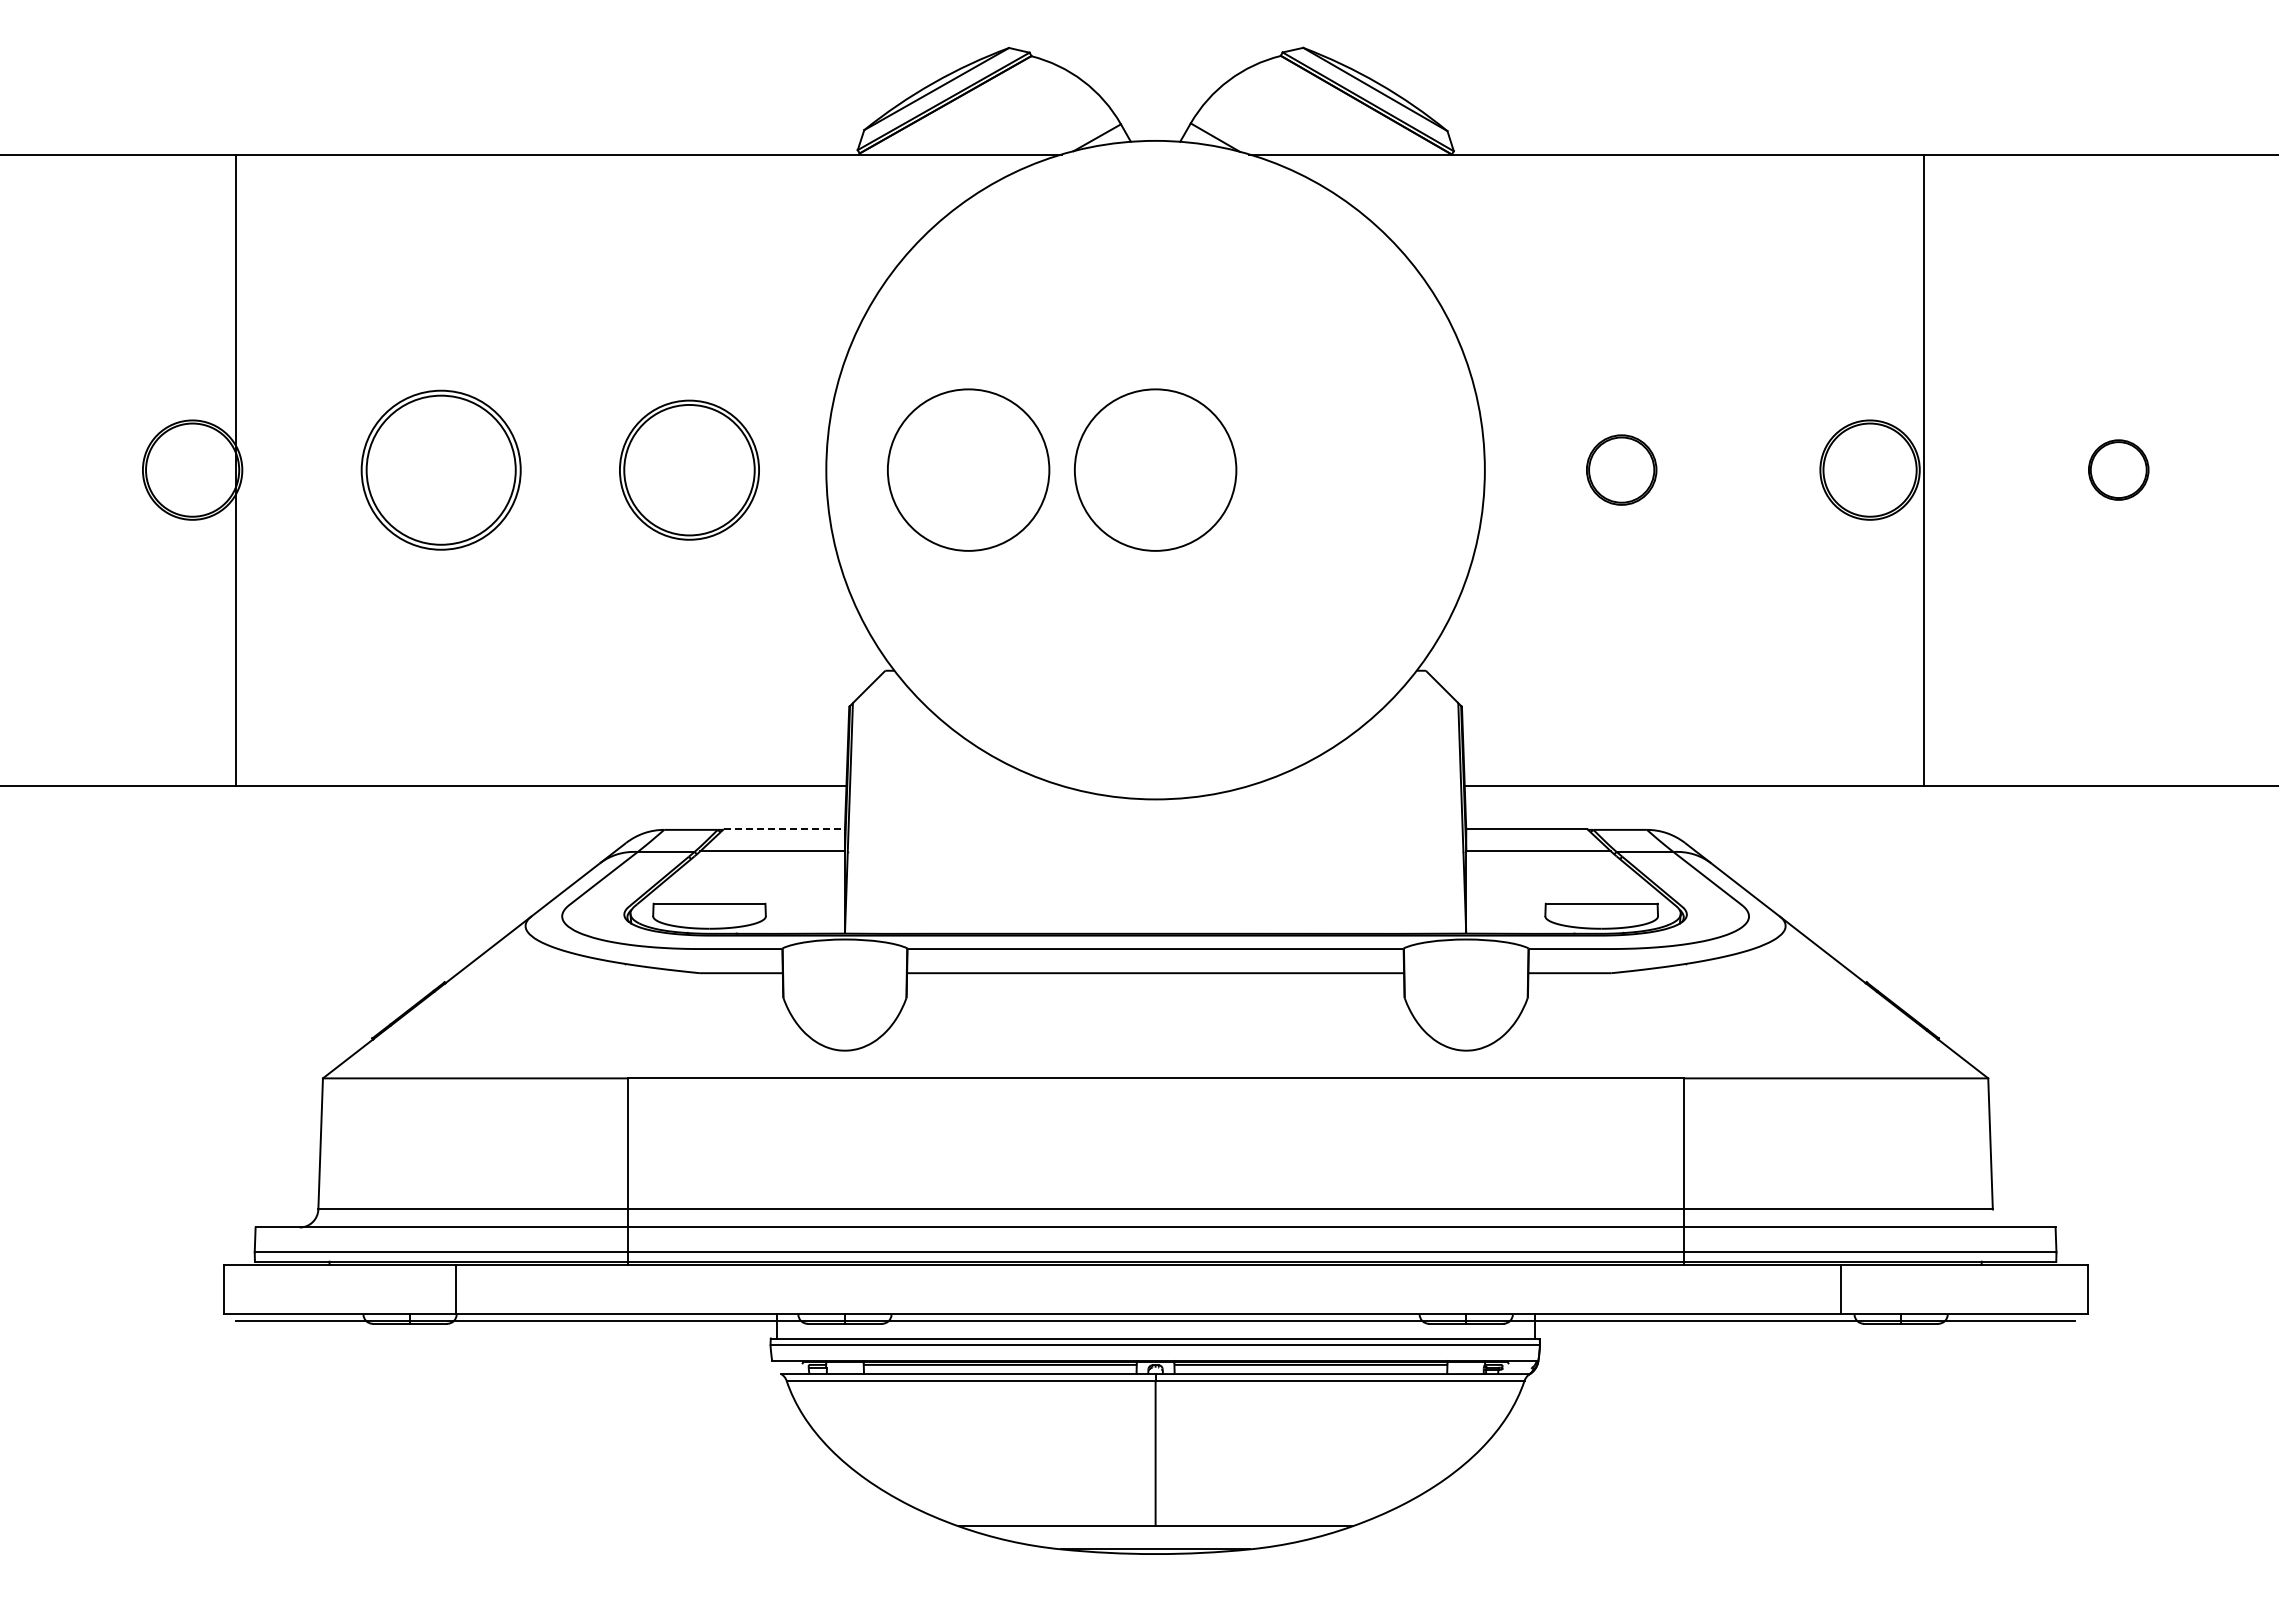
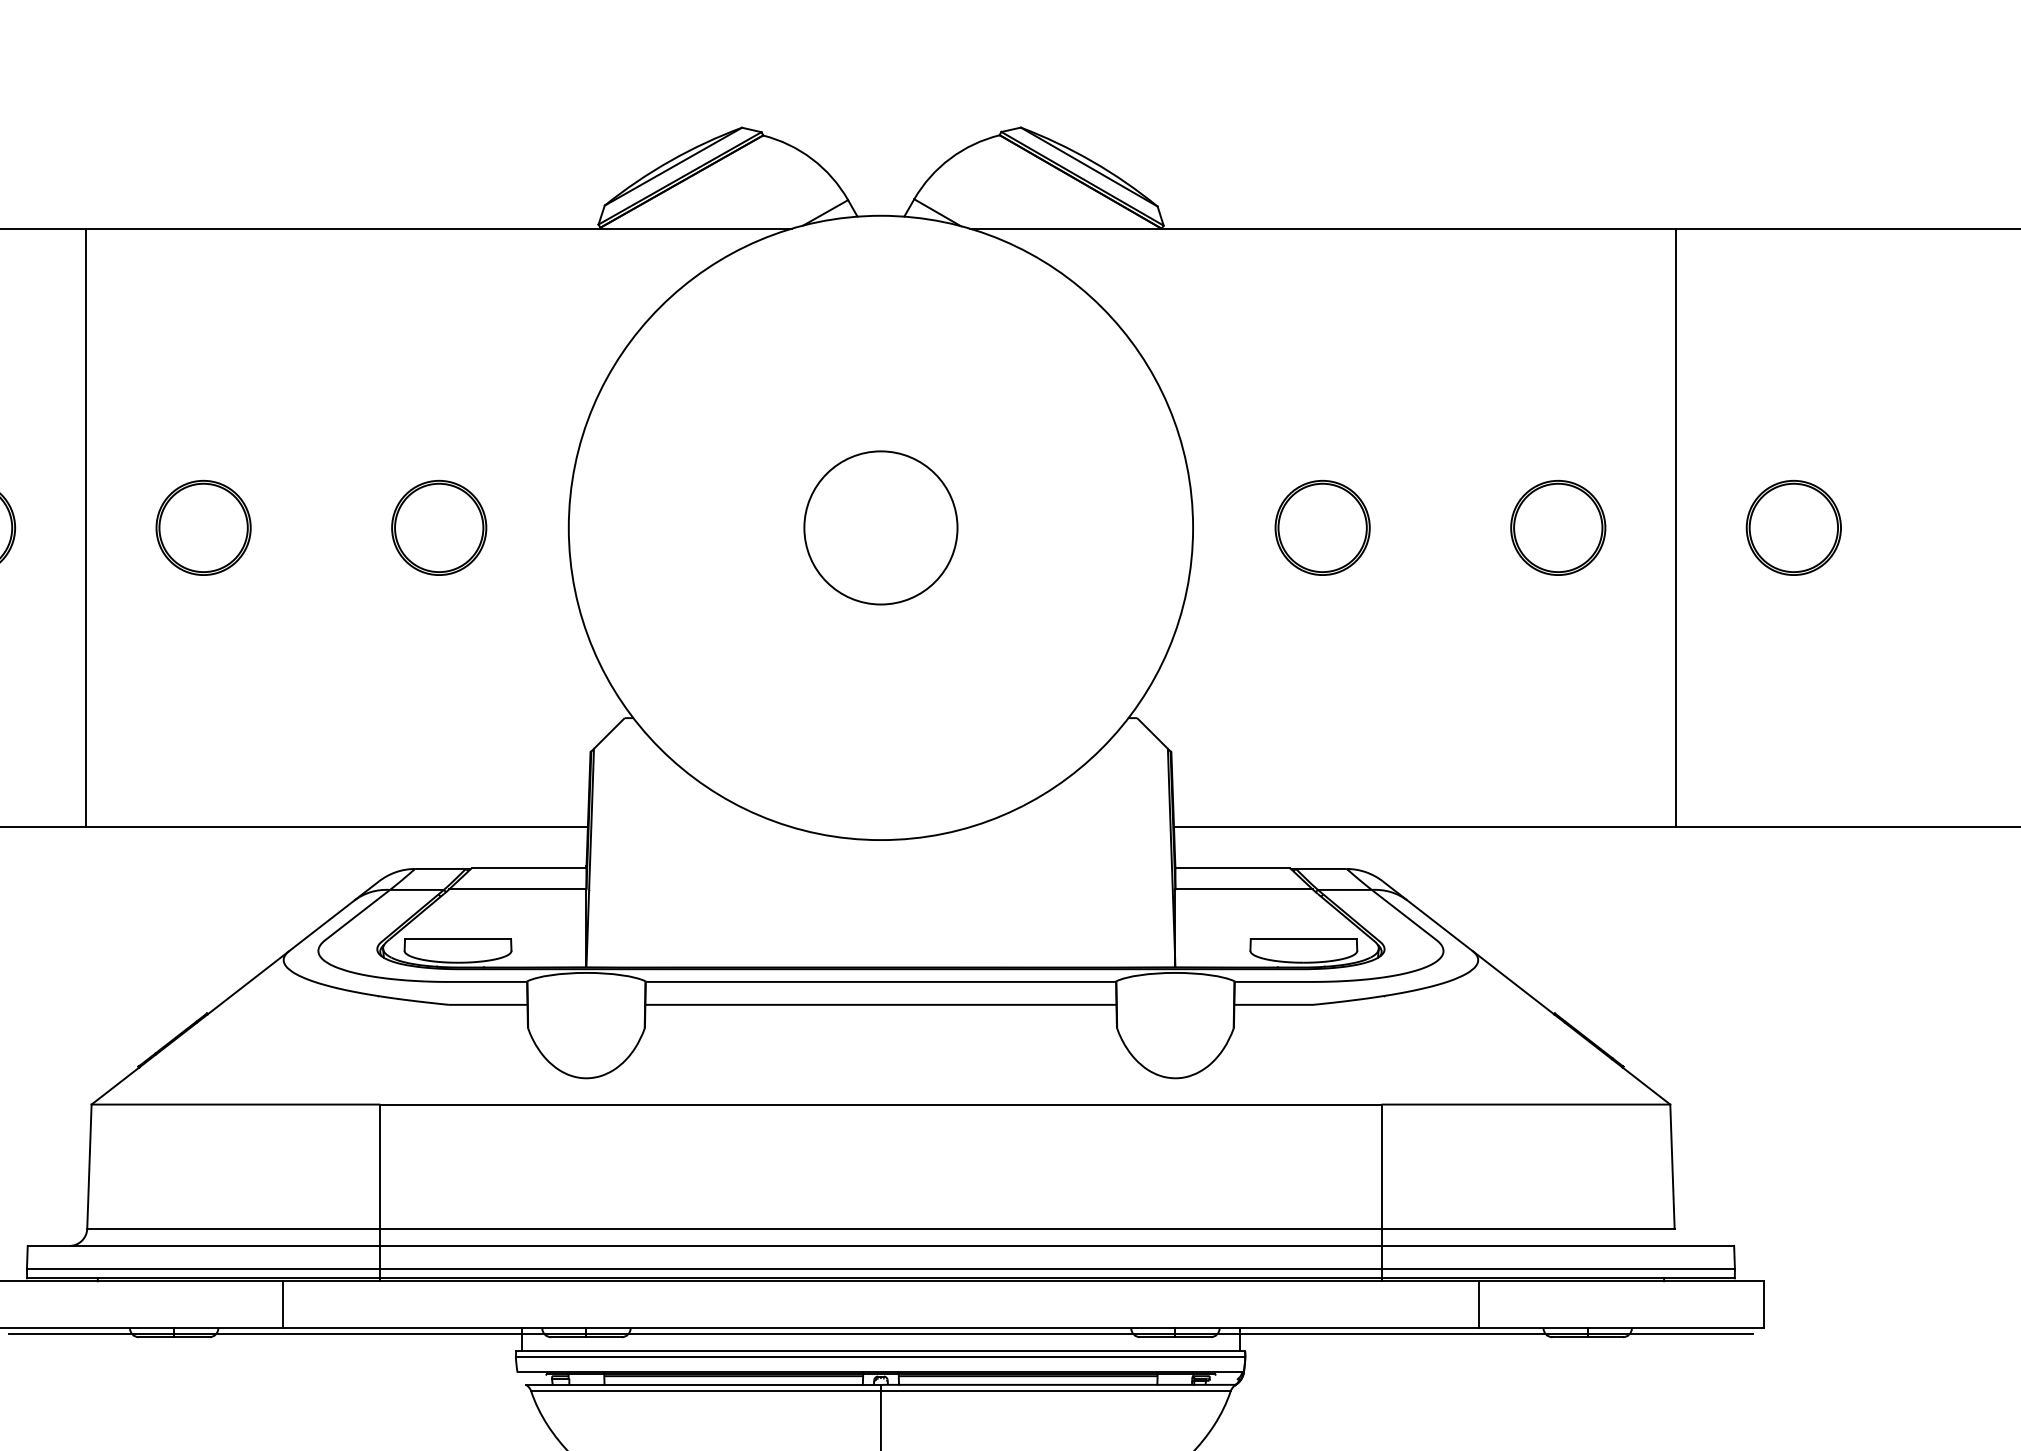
line: (235, 469) -> (85, 527), moved
part: (440, 469) -> (203, 527), size x0.62
part: (689, 469) -> (439, 527), size x0.71
circle: (968, 469) -> (703, 527), removed
part: (1621, 469) -> (1322, 527), size x1.43
line: (1924, 469) -> (1676, 527), moved
part: (2118, 469) -> (1793, 527), size x1.67
line: (784, 829) -> (529, 868), dashed -> solid
line: (456, 1289) -> (283, 1304), moved
line: (1841, 1289) -> (1479, 1304), moved

